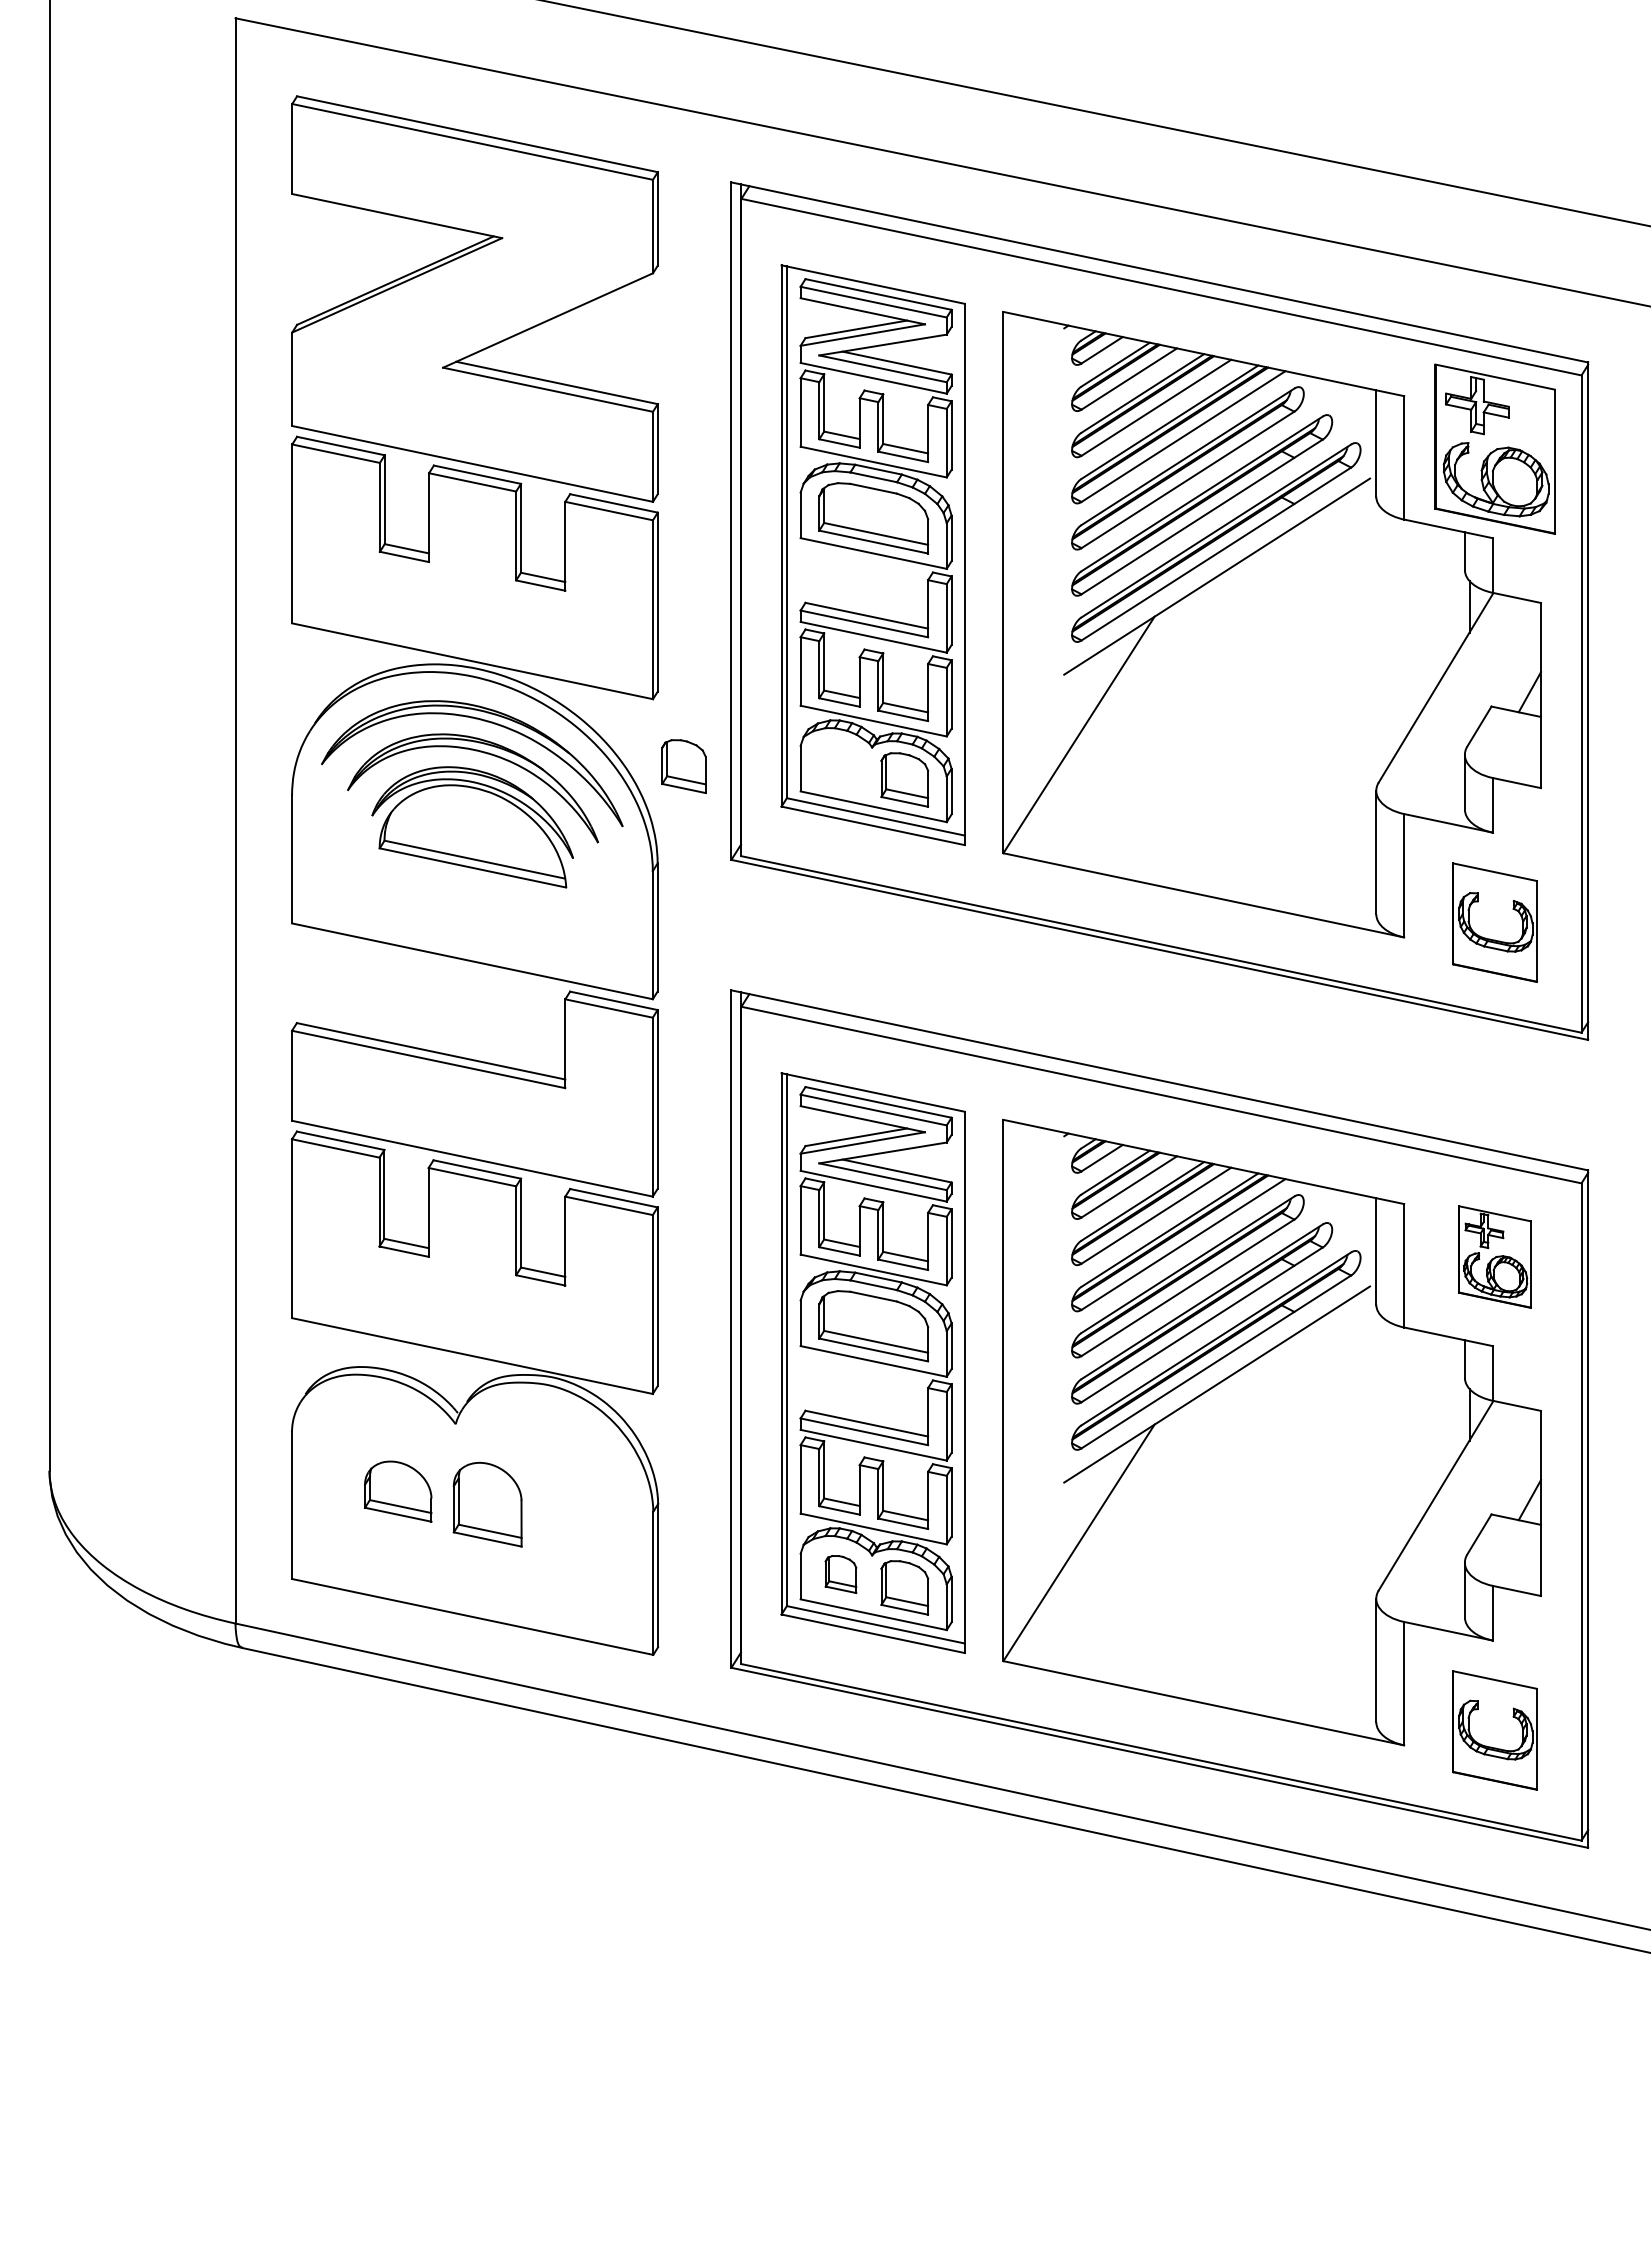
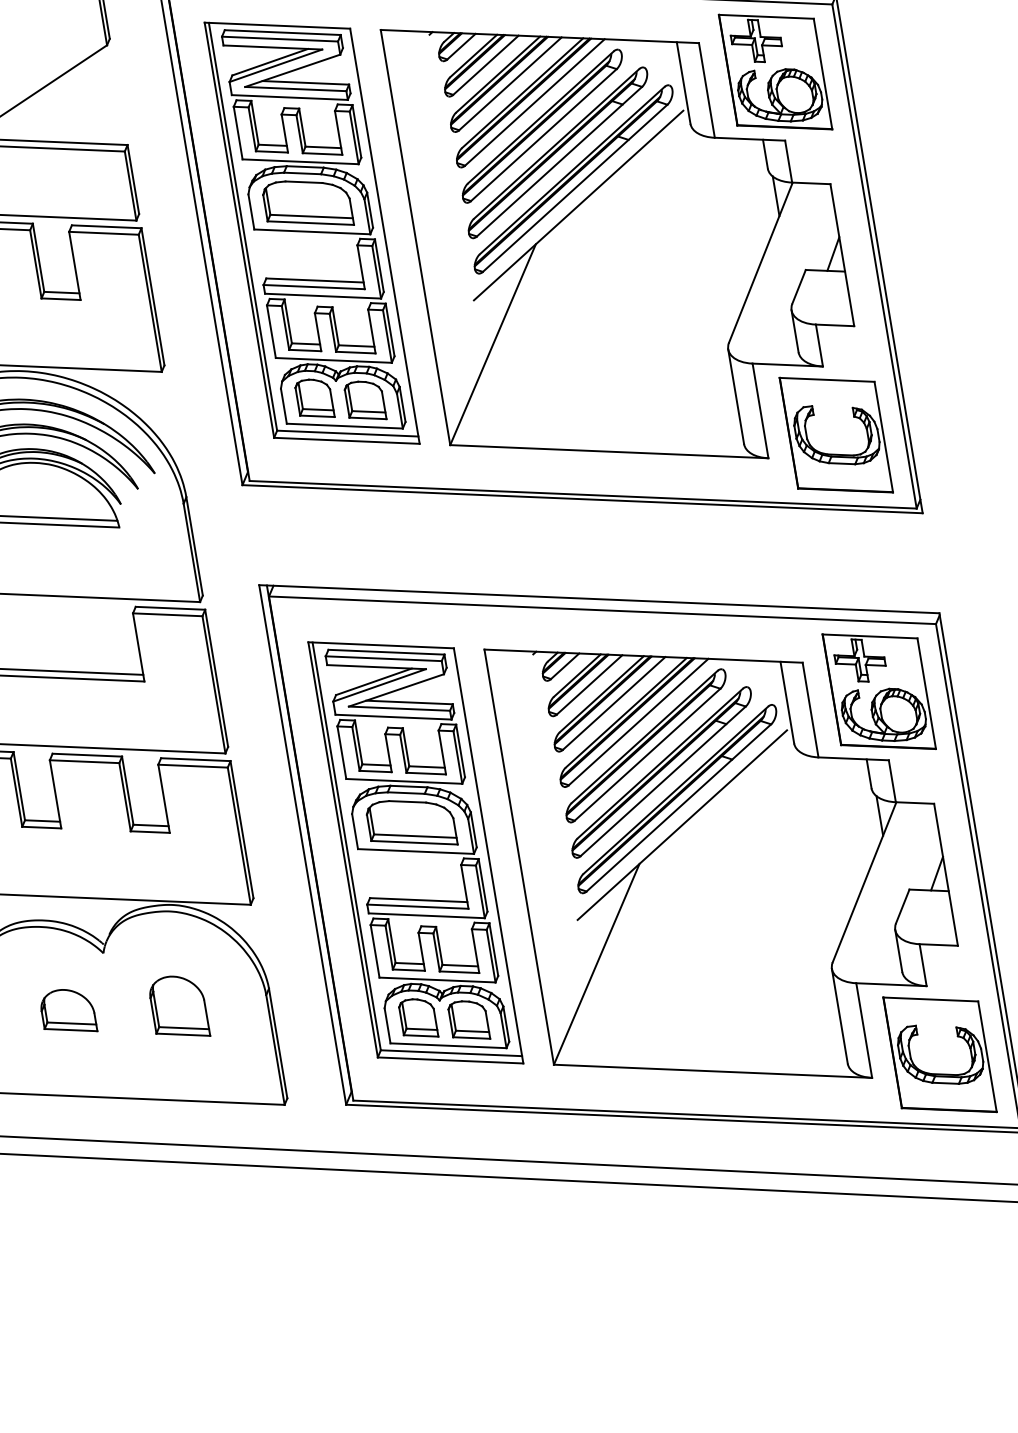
part: (683, 766) -> (314, 399), moved
part: (1494, 922) -> (835, 435), size x1.43
part: (1494, 1256) -> (878, 691), size x1.67
part: (487, 1504) -> (178, 1007), moved
part: (840, 1574) -> (417, 1019), size x1.43
part: (1494, 1730) -> (939, 1054), size x1.43

